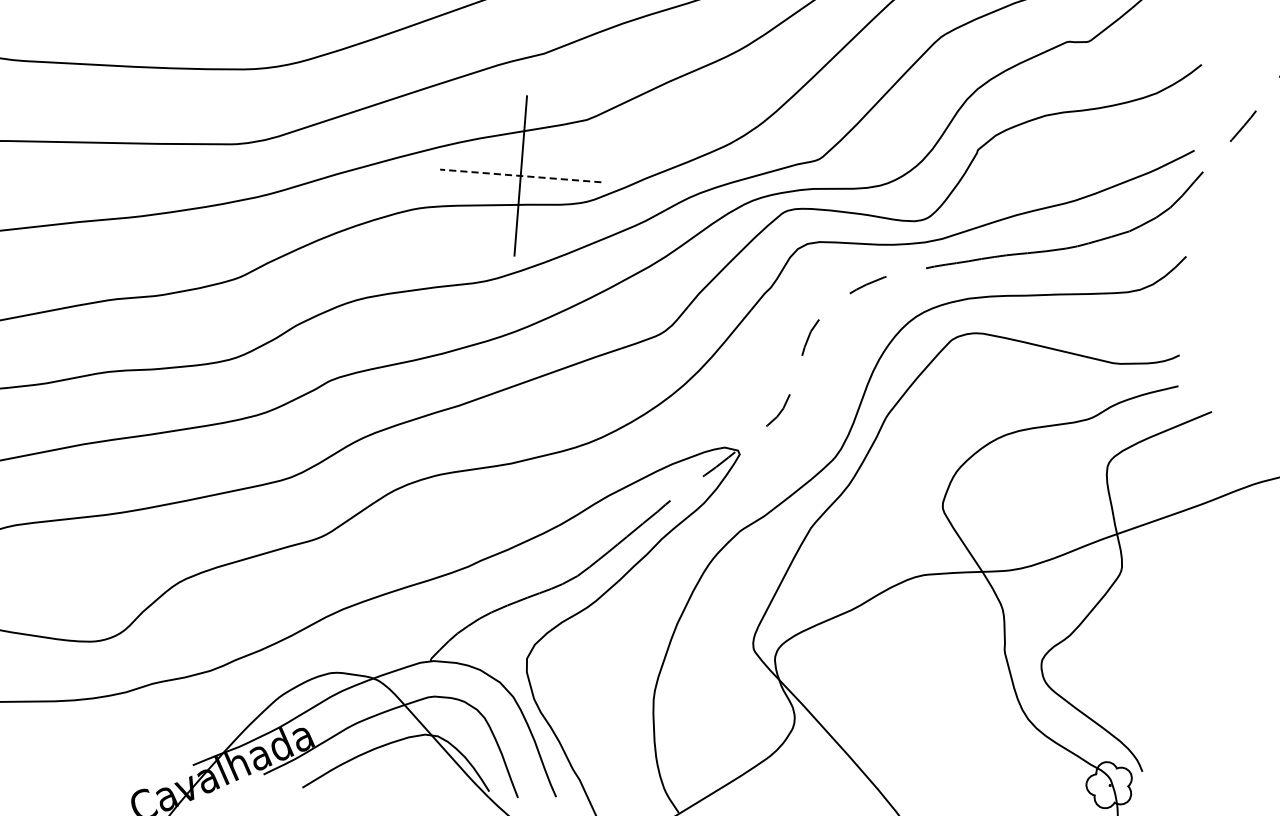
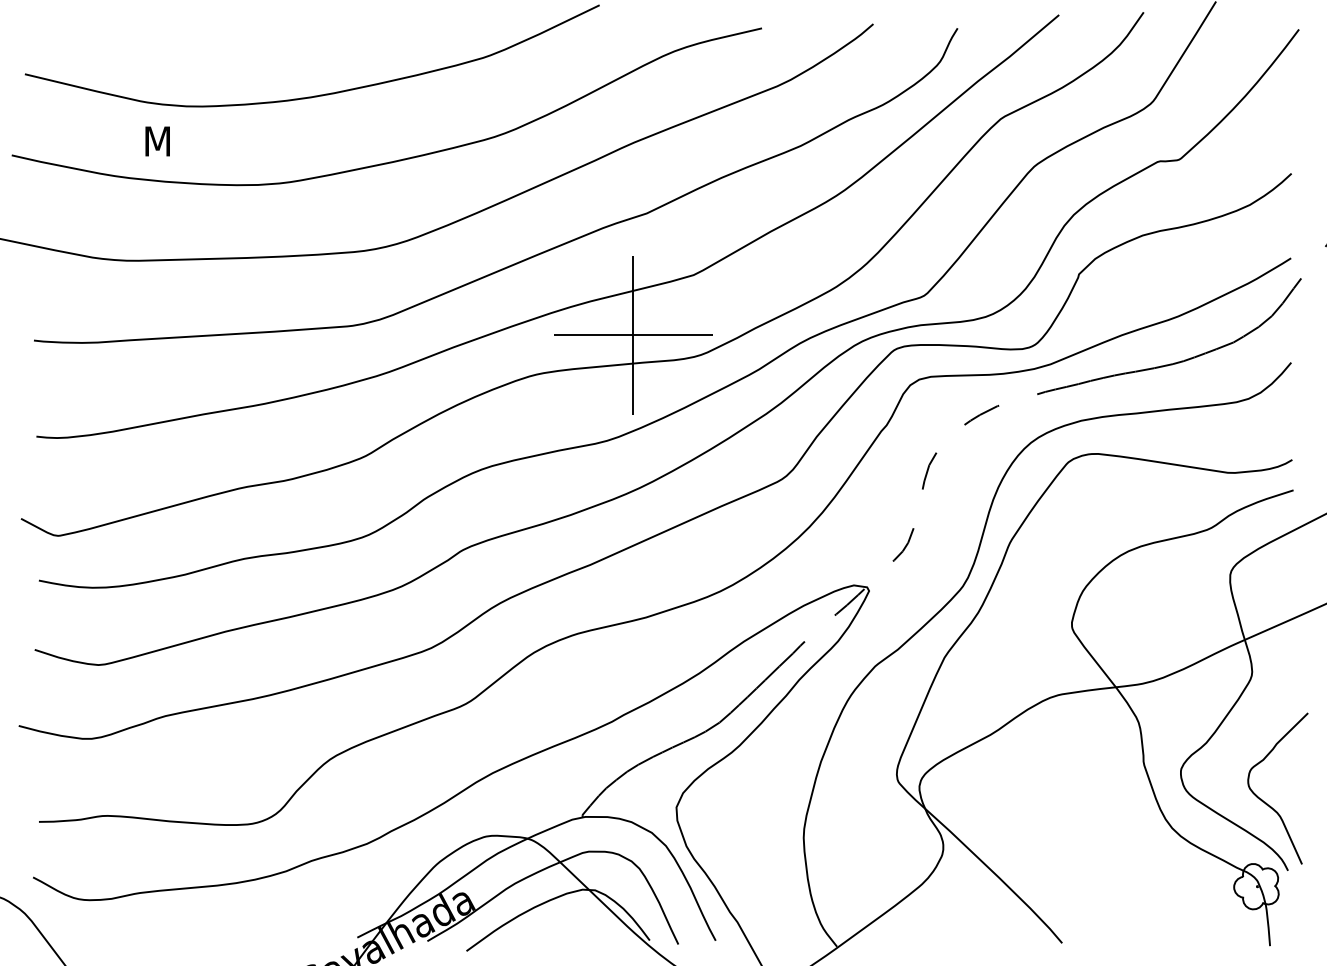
line: (520, 176) -> (632, 335), dashed -> solid
curve: (1126, 700) -> (1266, 802), added

